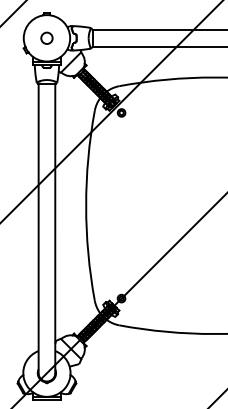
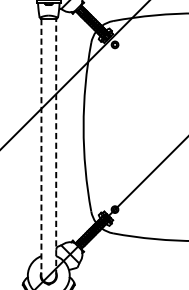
line: (38, 228) -> (41, 147), solid -> dashed
line: (55, 228) -> (56, 147), solid -> dashed

